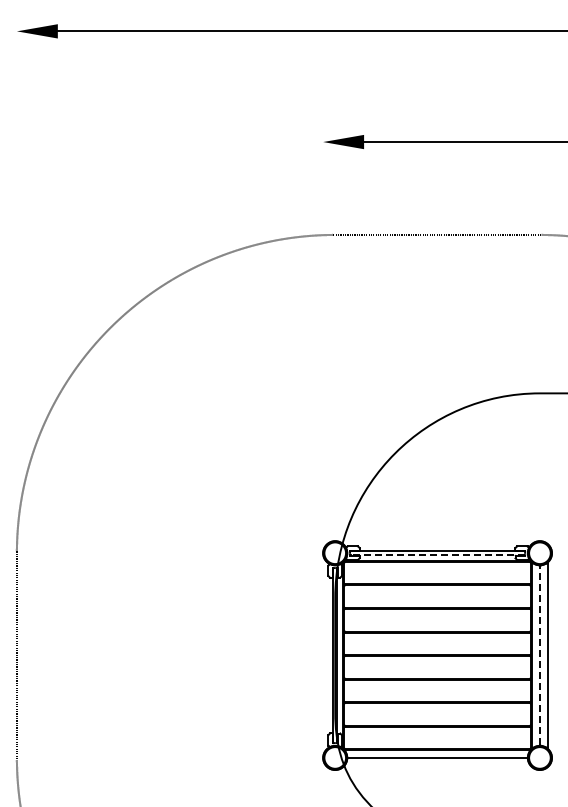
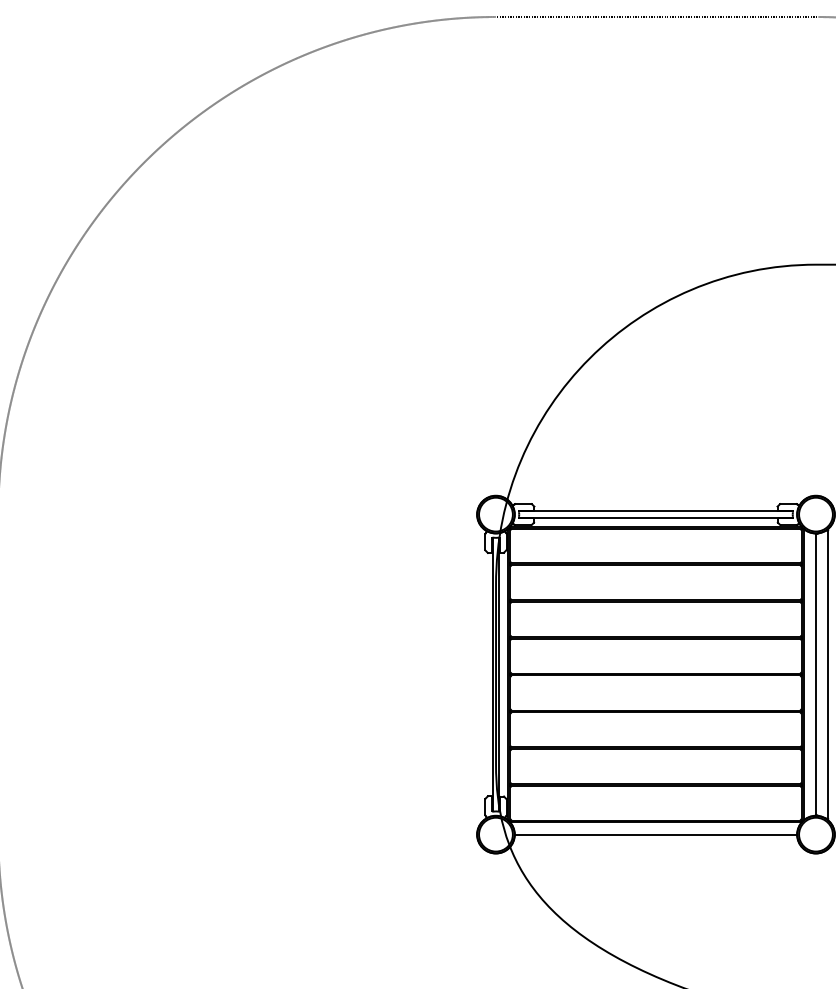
line: (437, 555) -> (655, 518), dashed -> solid
line: (539, 655) -> (815, 674), dashed -> solid

